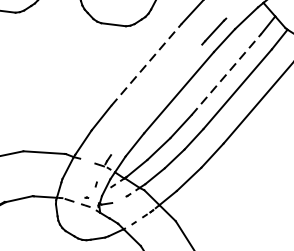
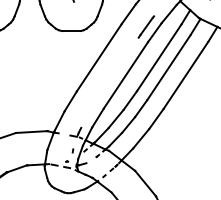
line: (146, 64) -> (99, 57), dashed -> solid
line: (226, 74) -> (159, 57), dashed -> solid

